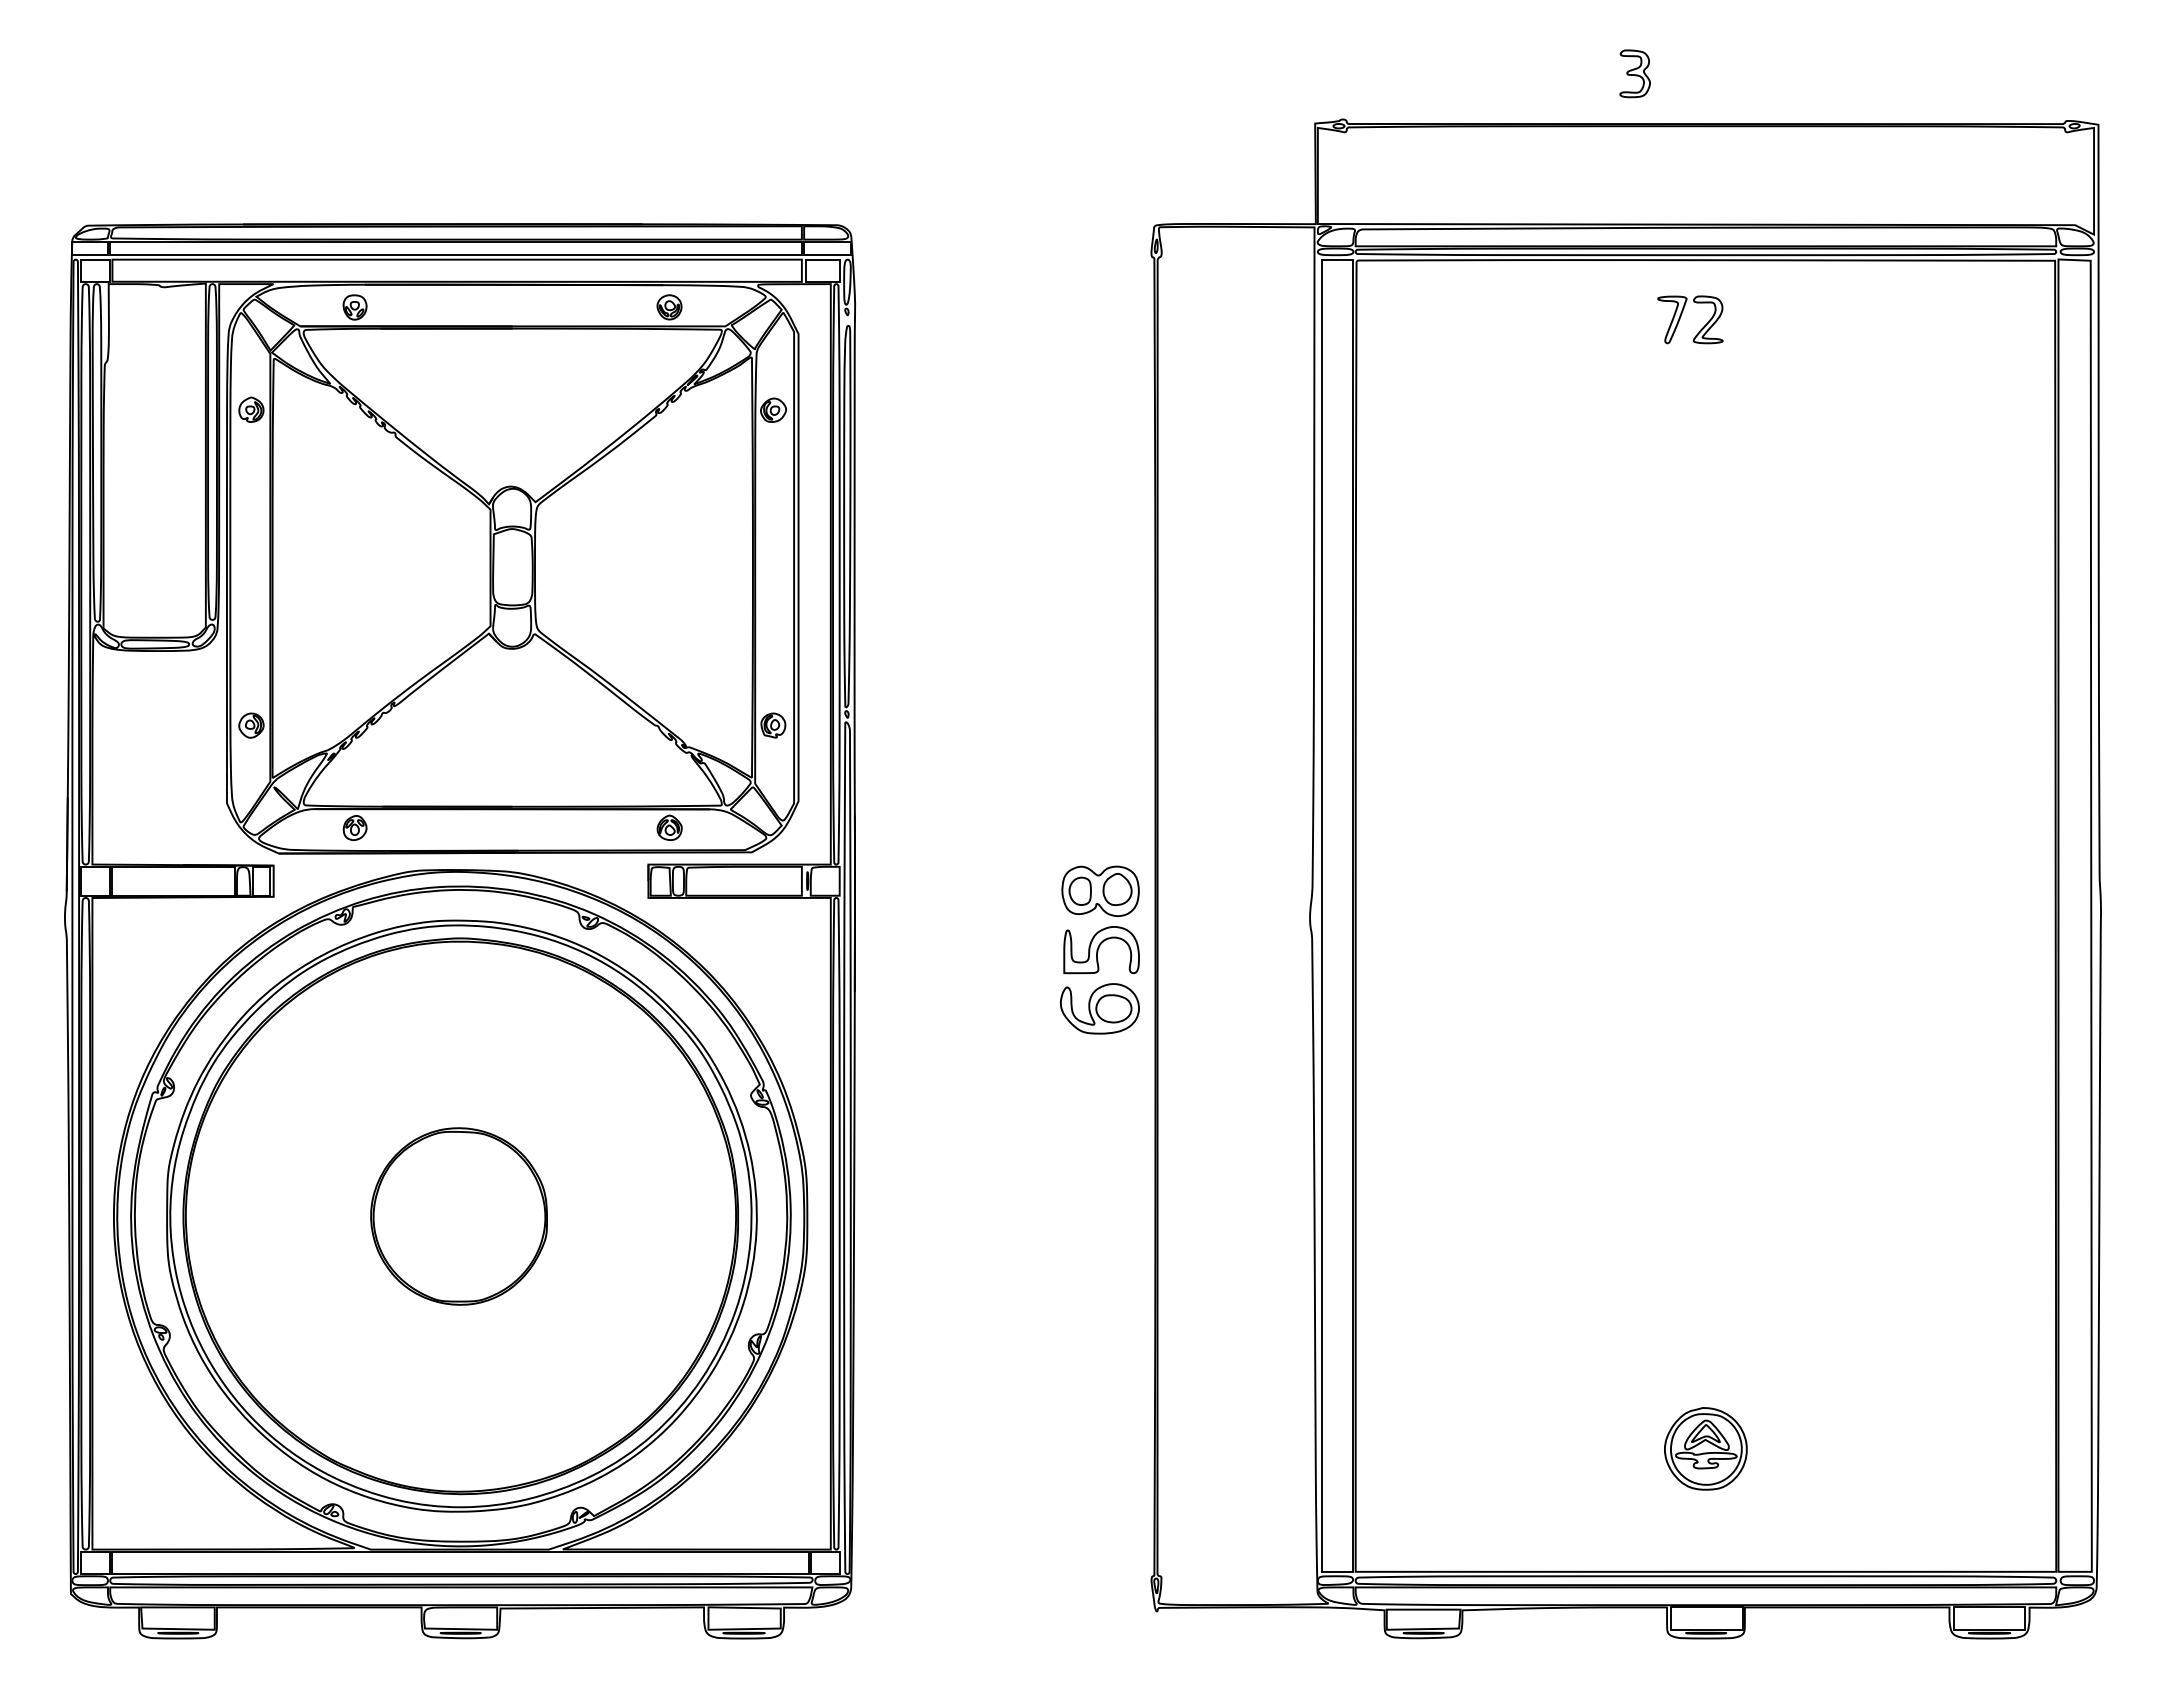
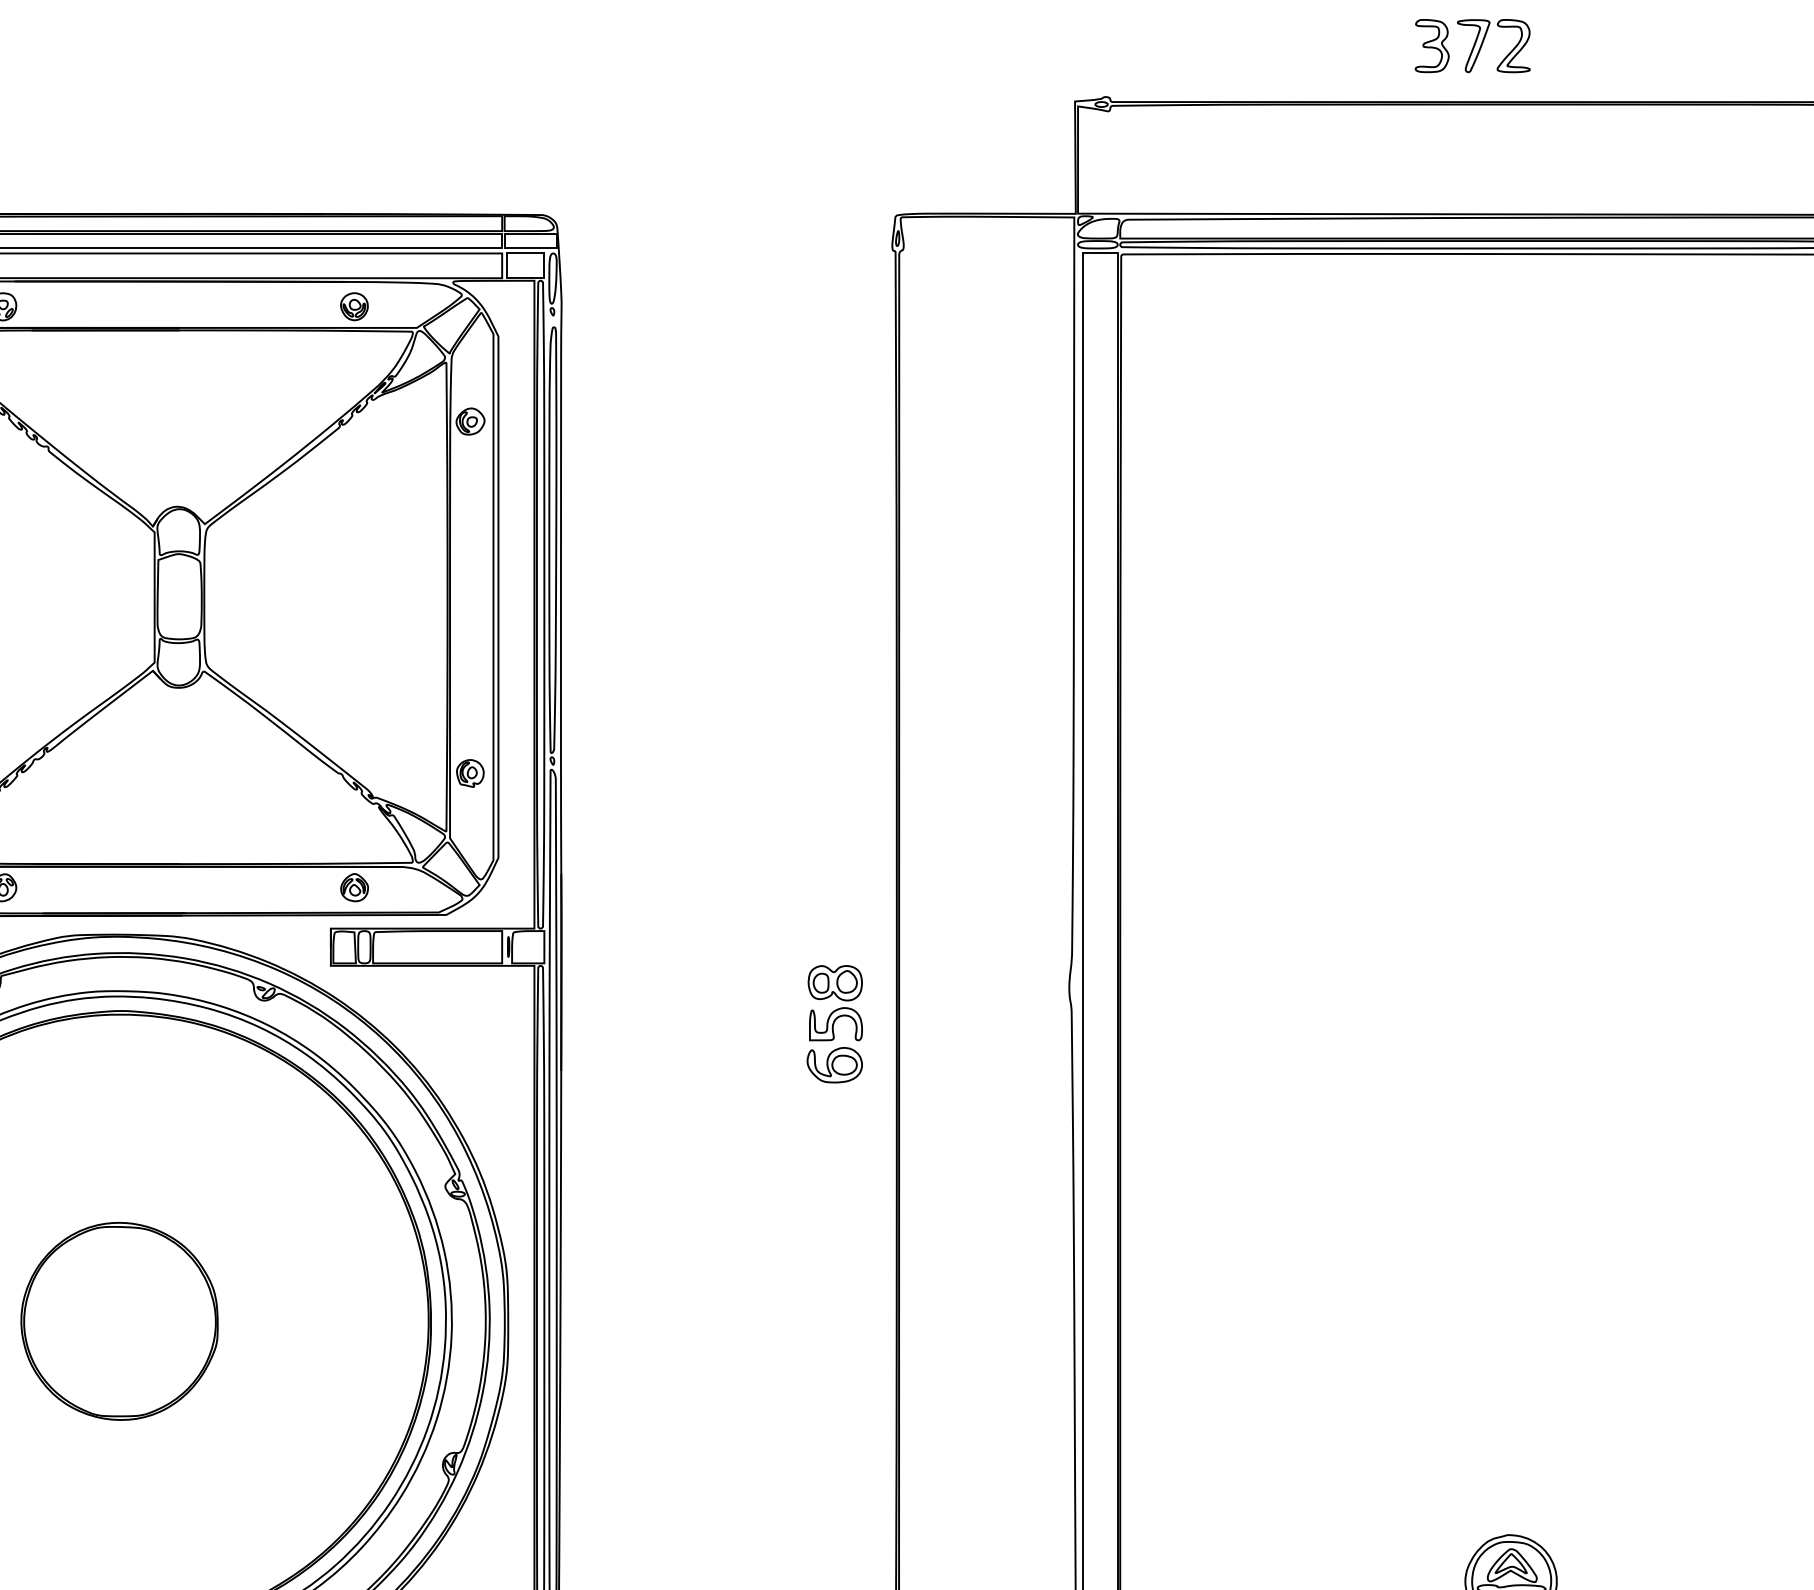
part: (1682, 314) -> (1485, 40), moved
part: (1099, 950) -> (834, 1024), size x0.62

